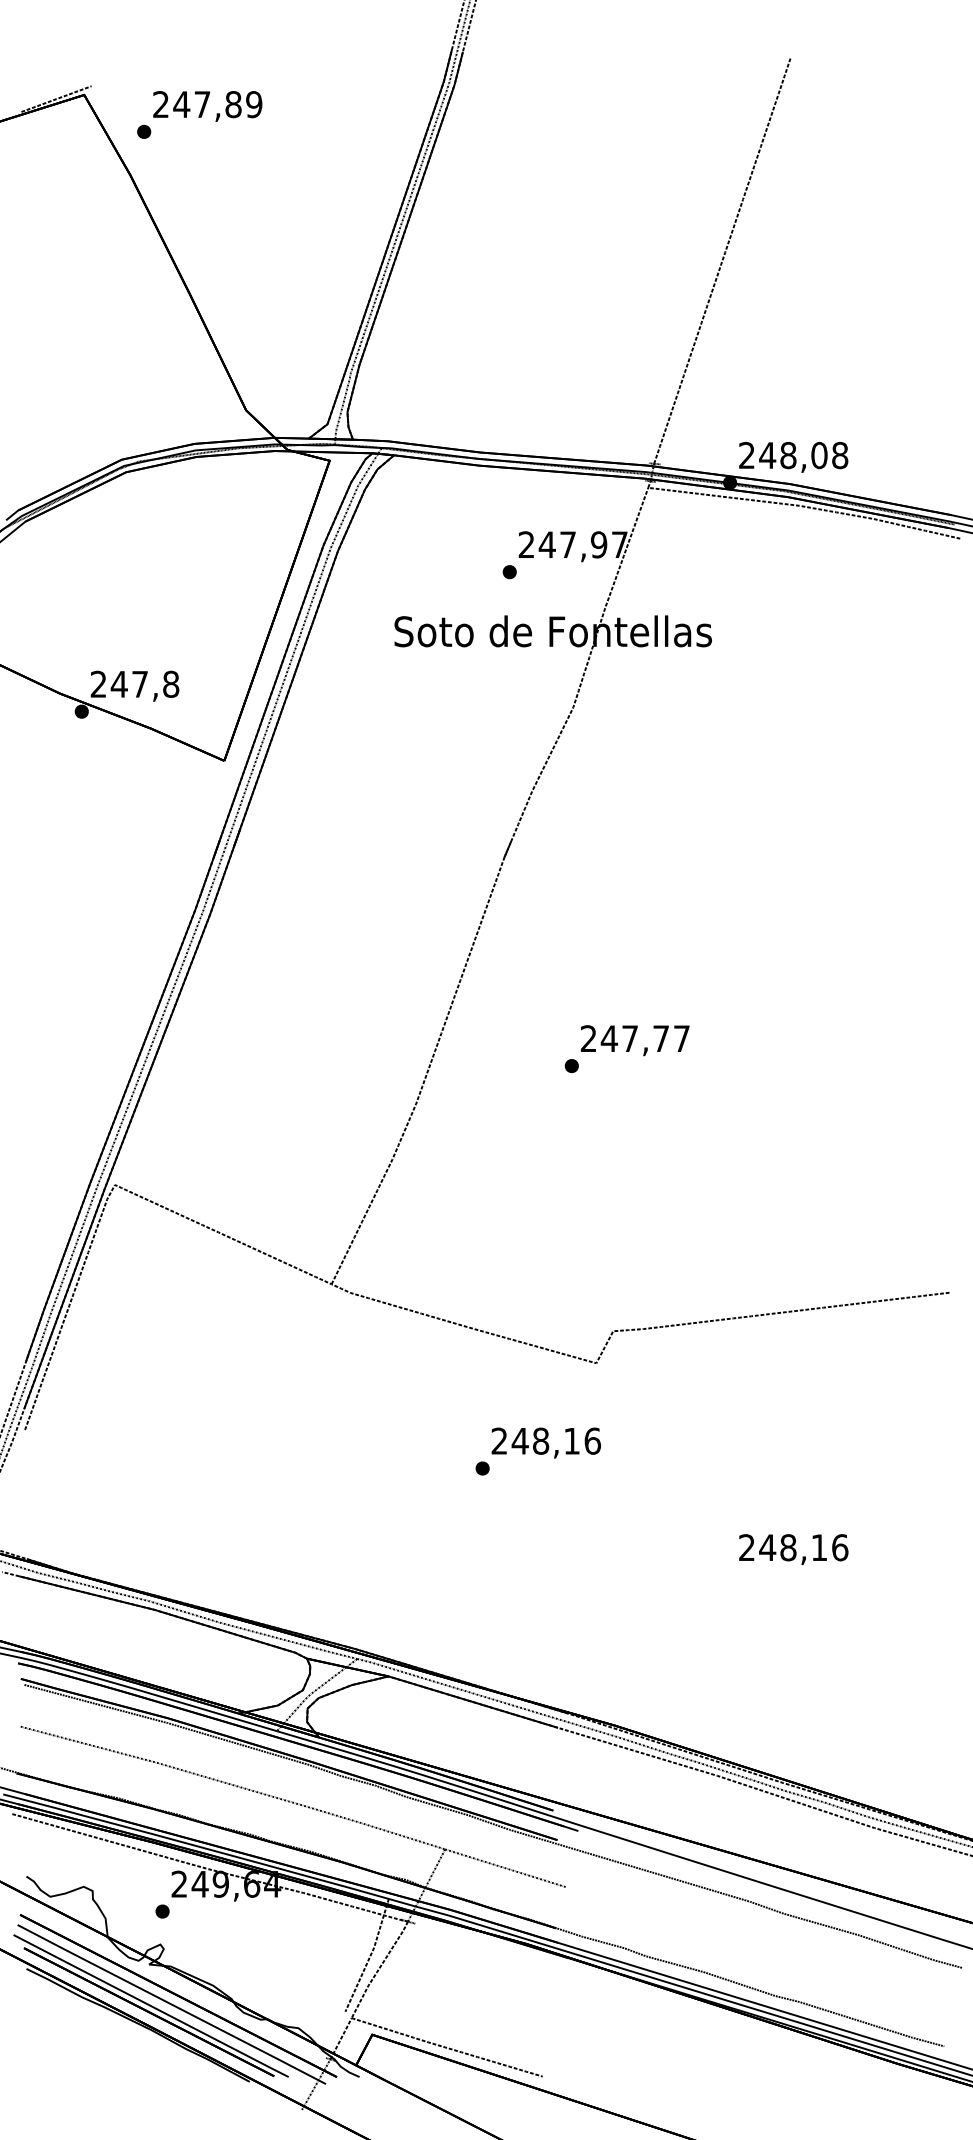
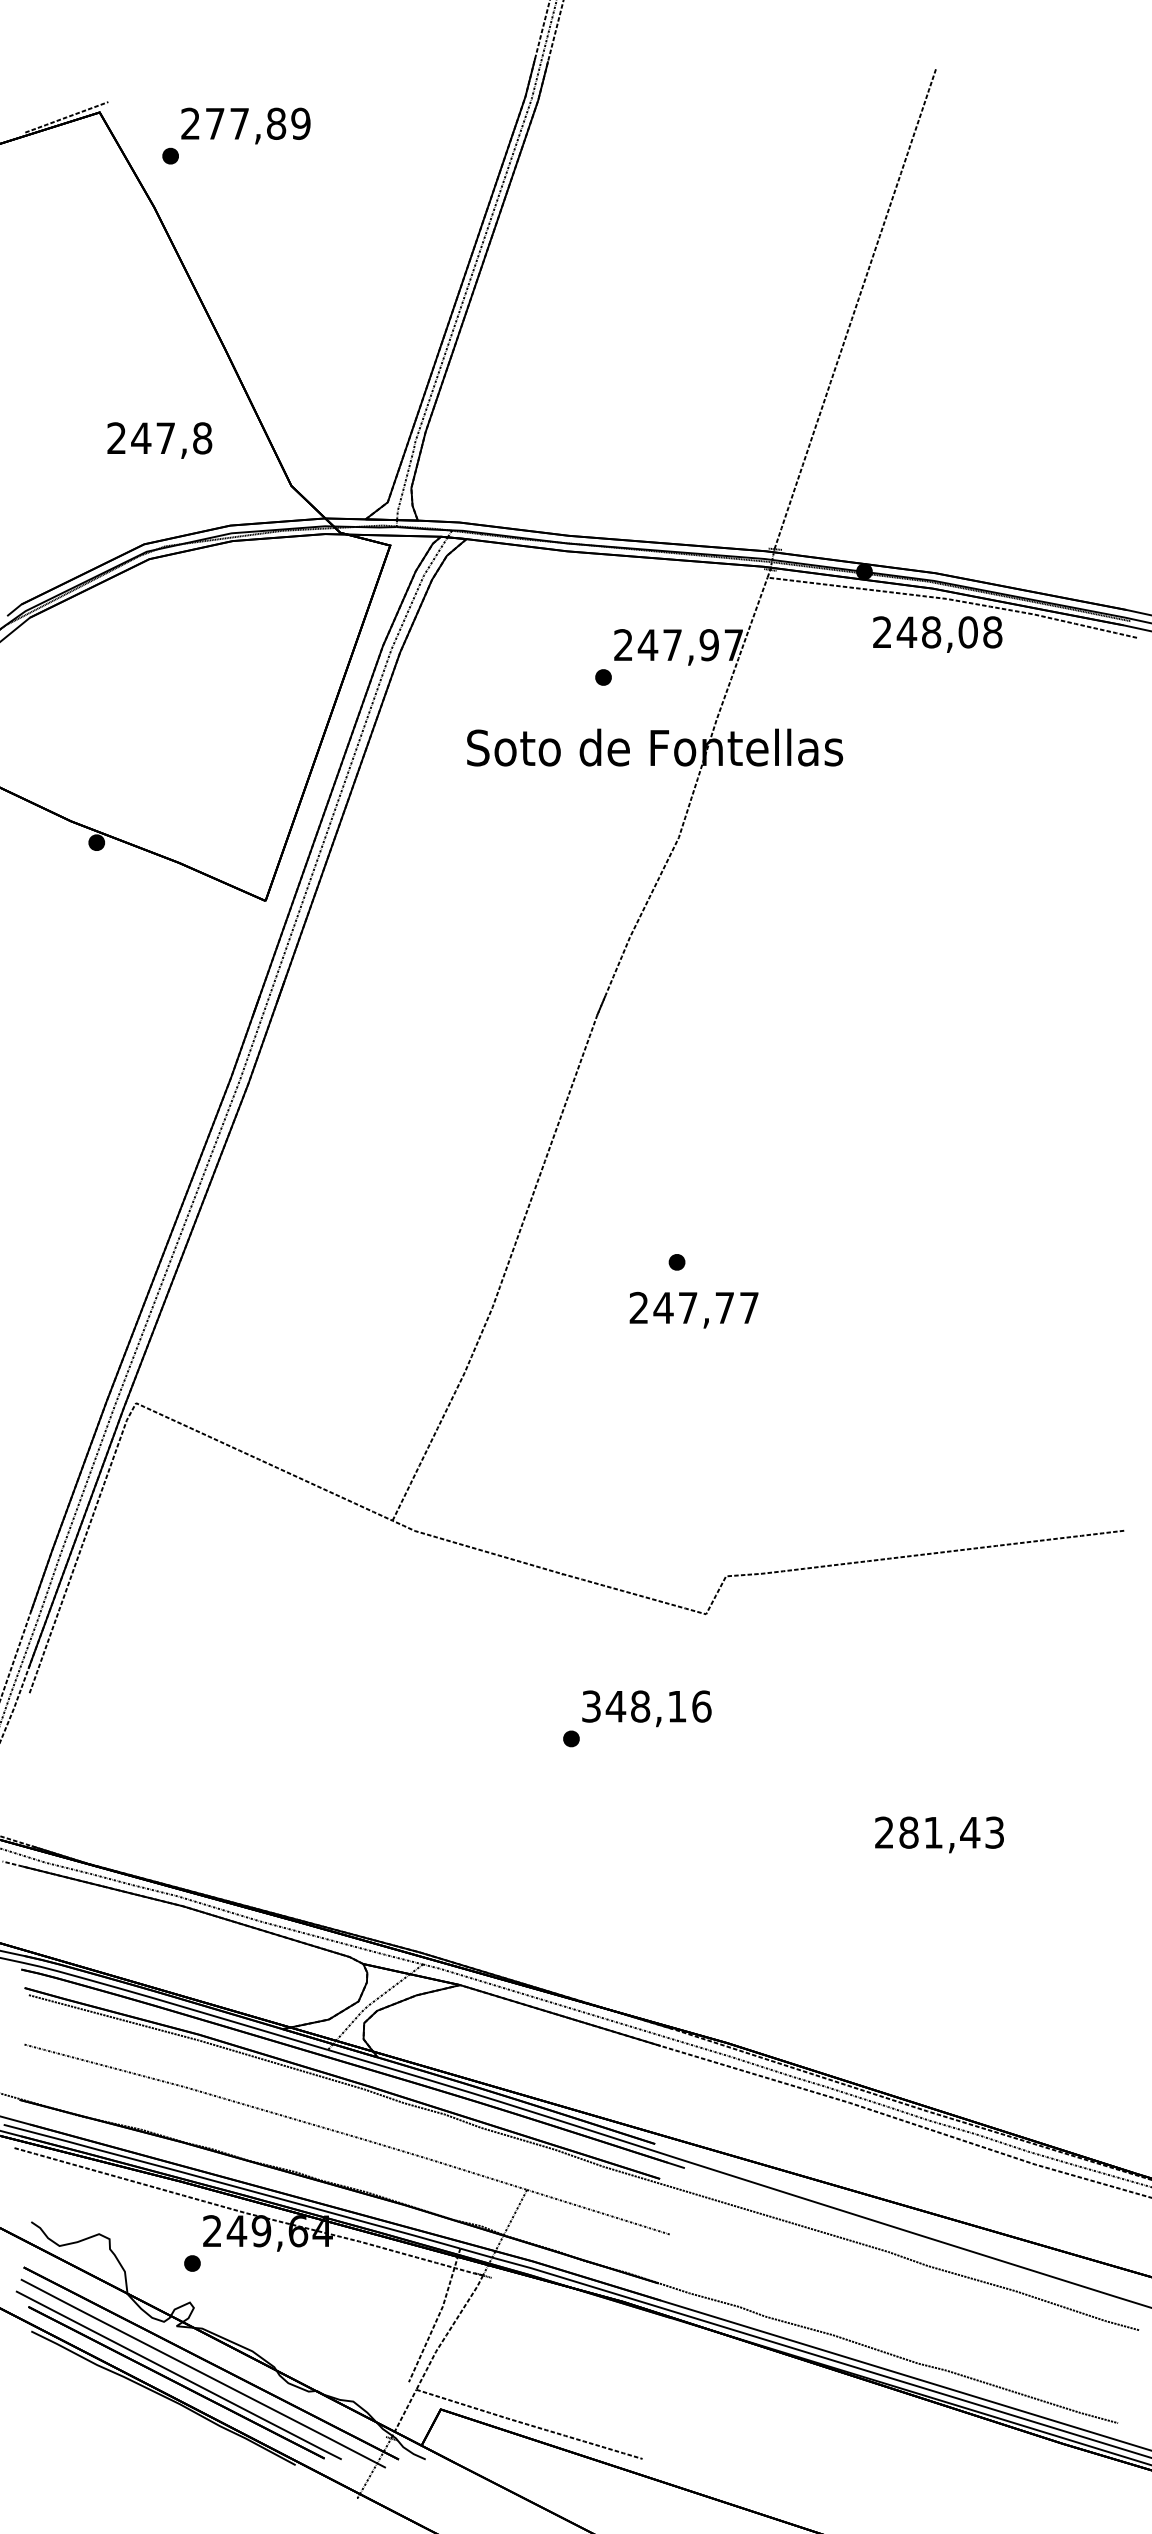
text: (182, 104) -> (215, 123), 247,89 -> 277,89
text: (793, 457) -> (937, 634), moved
text: (134, 686) -> (159, 440), moved
text: (634, 1040) -> (693, 1309), moved
text: (499, 1441) -> (591, 1706), 248,16 -> 348,16
text: (803, 1547) -> (951, 1832), 248,16 -> 281,43

